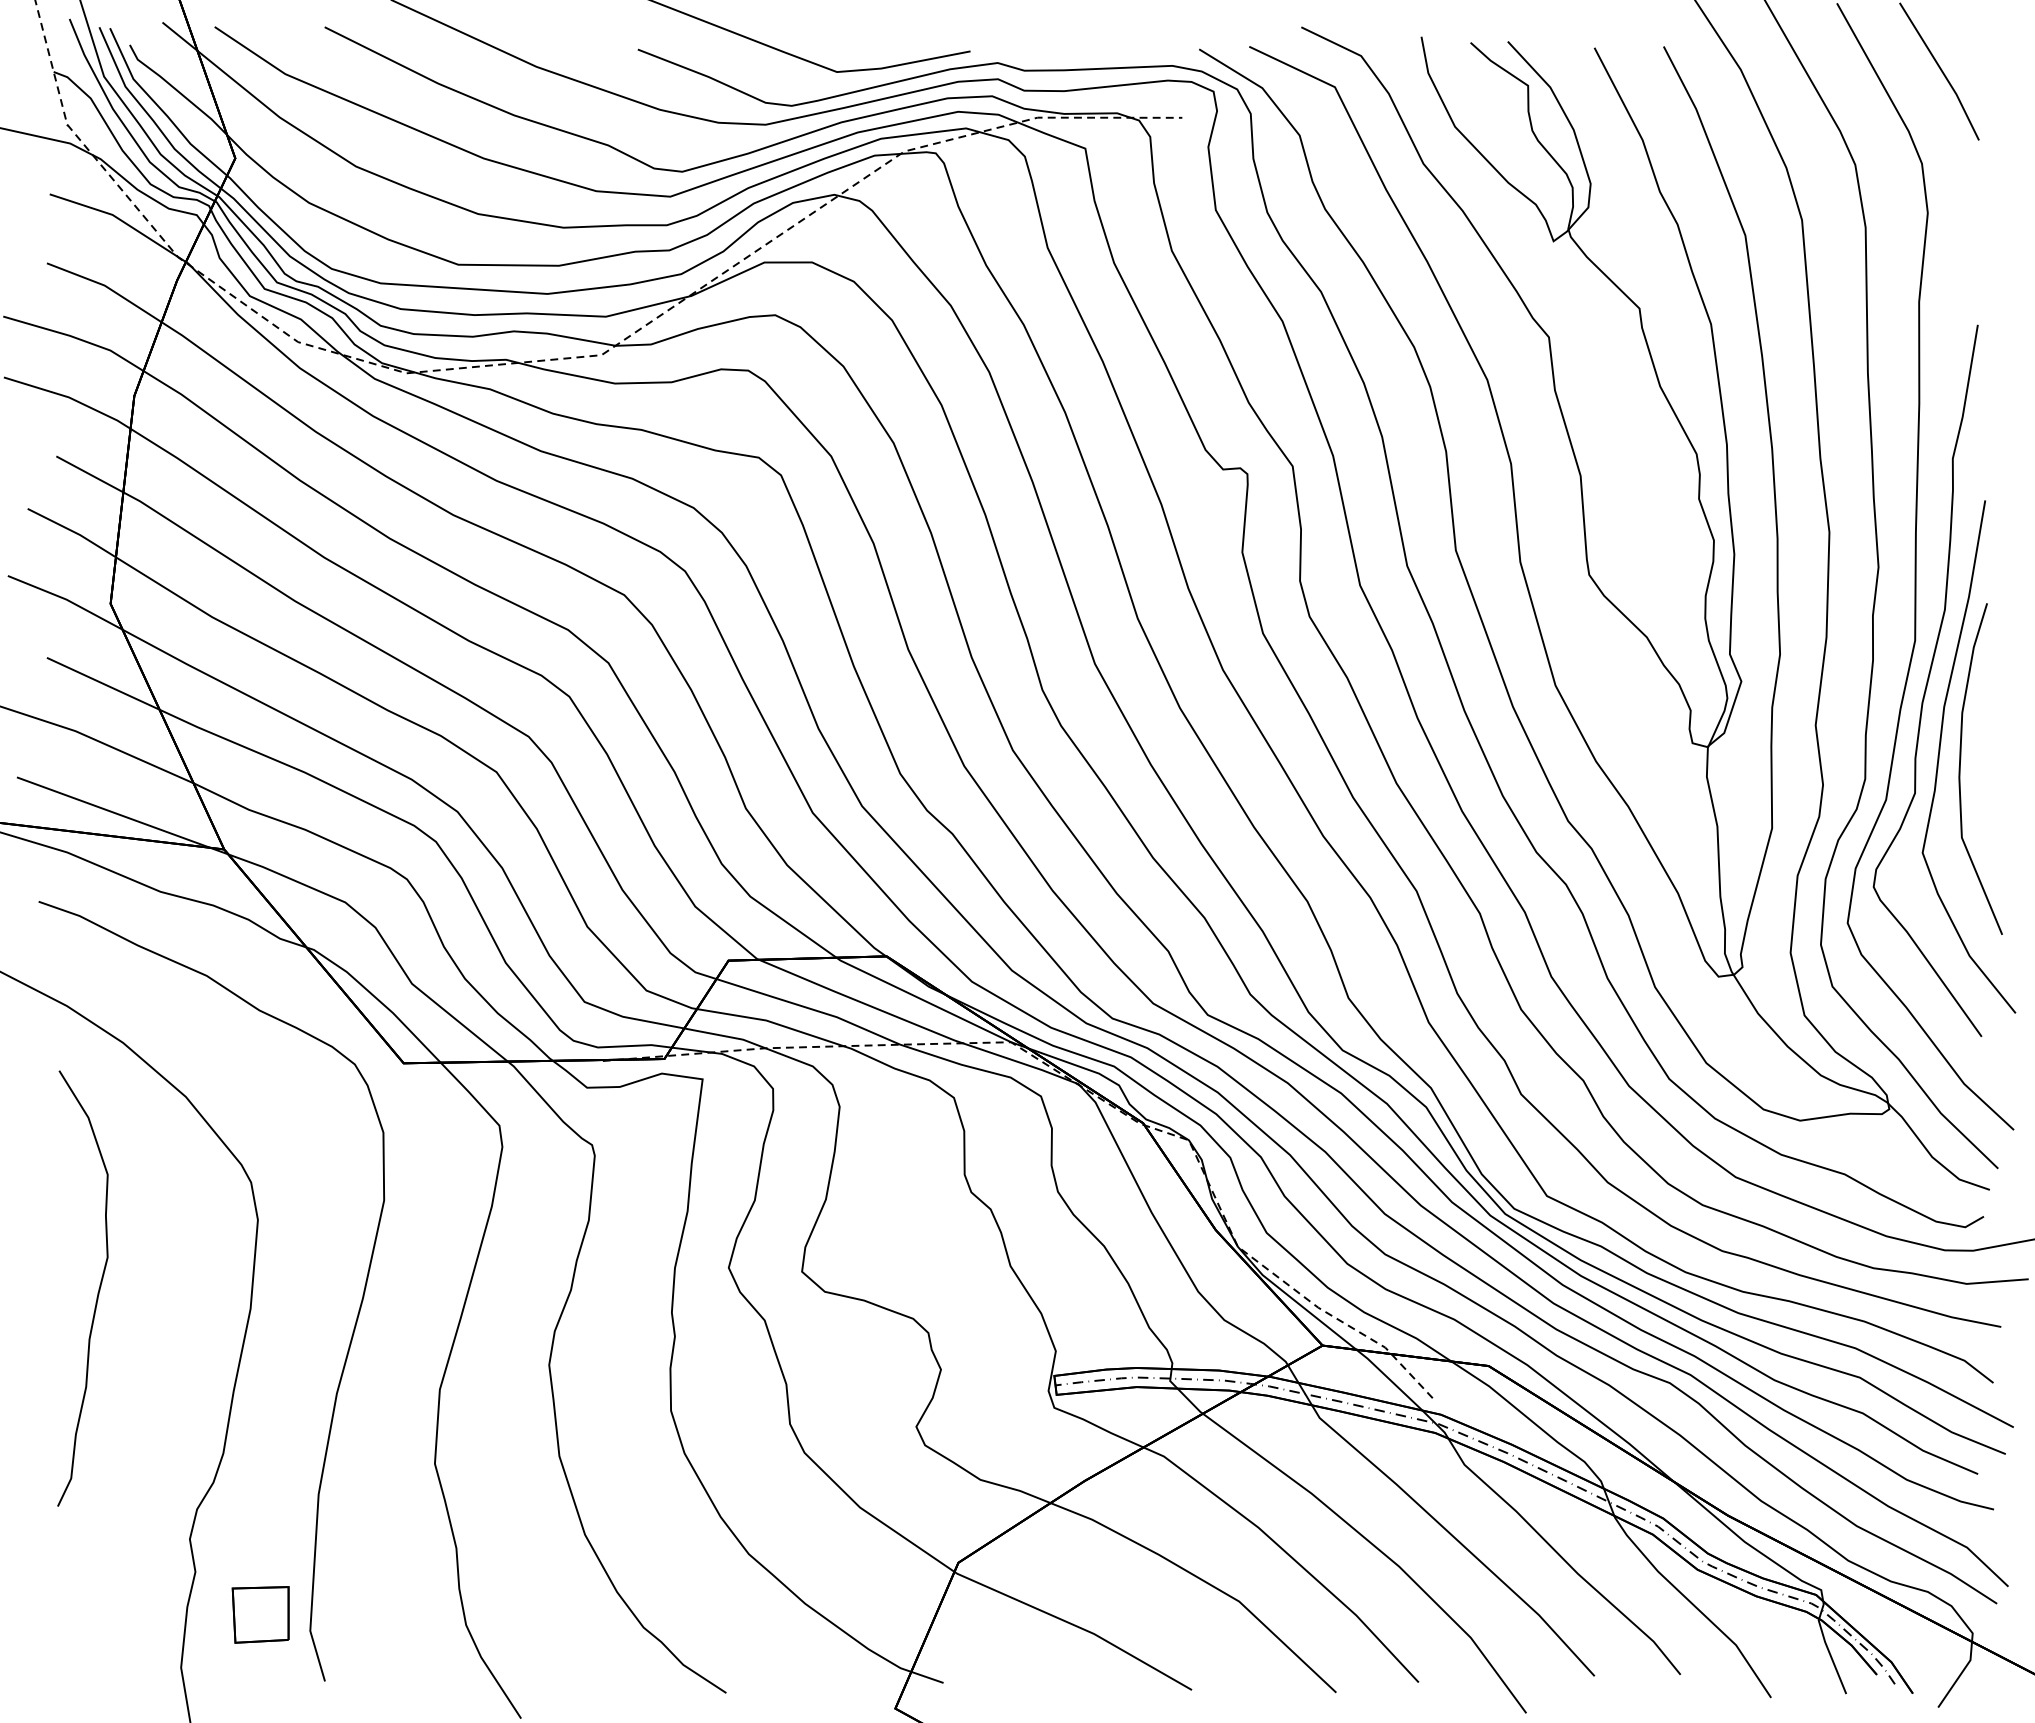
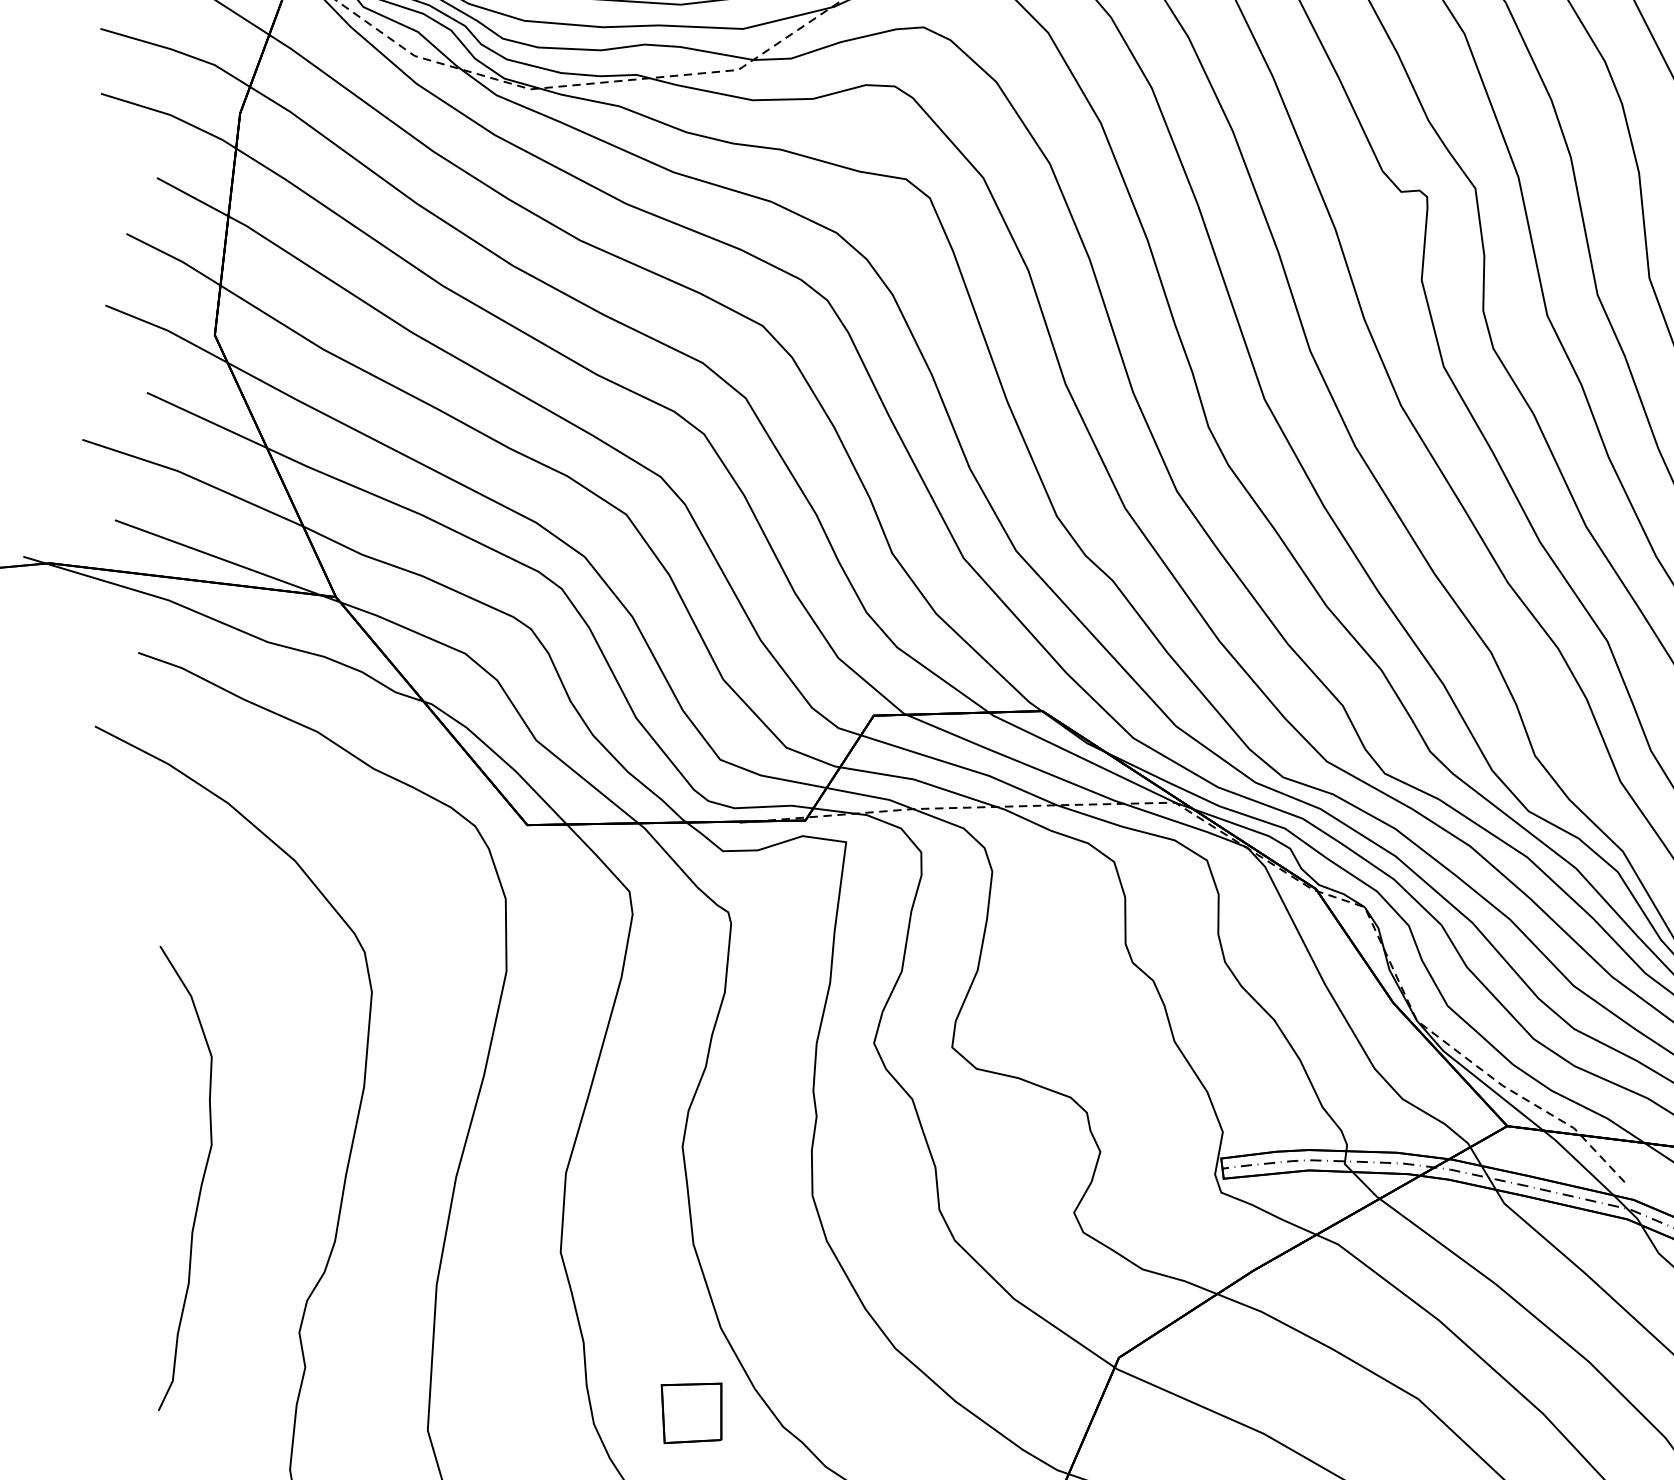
curve: (97, 1292) -> (200, 1182), moved
part: (260, 1614) -> (691, 1412), moved

